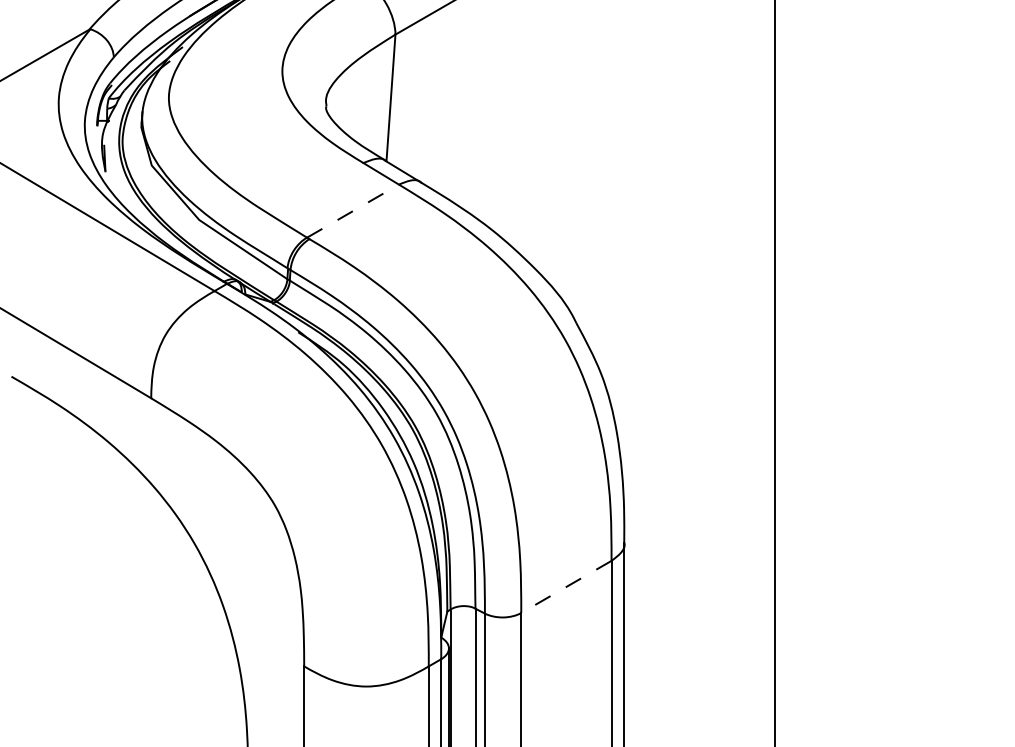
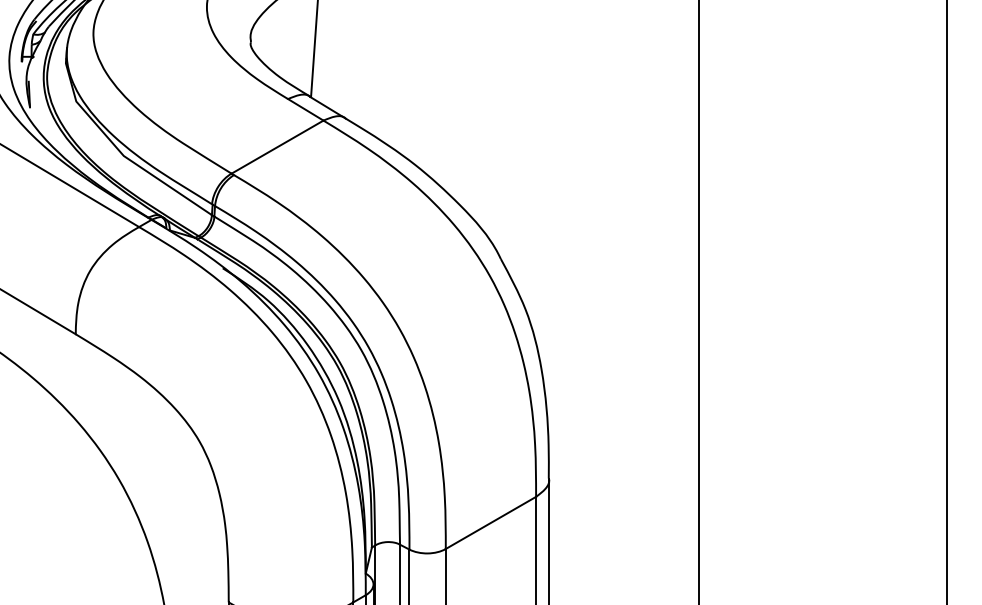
line: (353, 210) -> (278, 146), dashed -> solid
line: (565, 587) -> (490, 523), dashed -> solid

